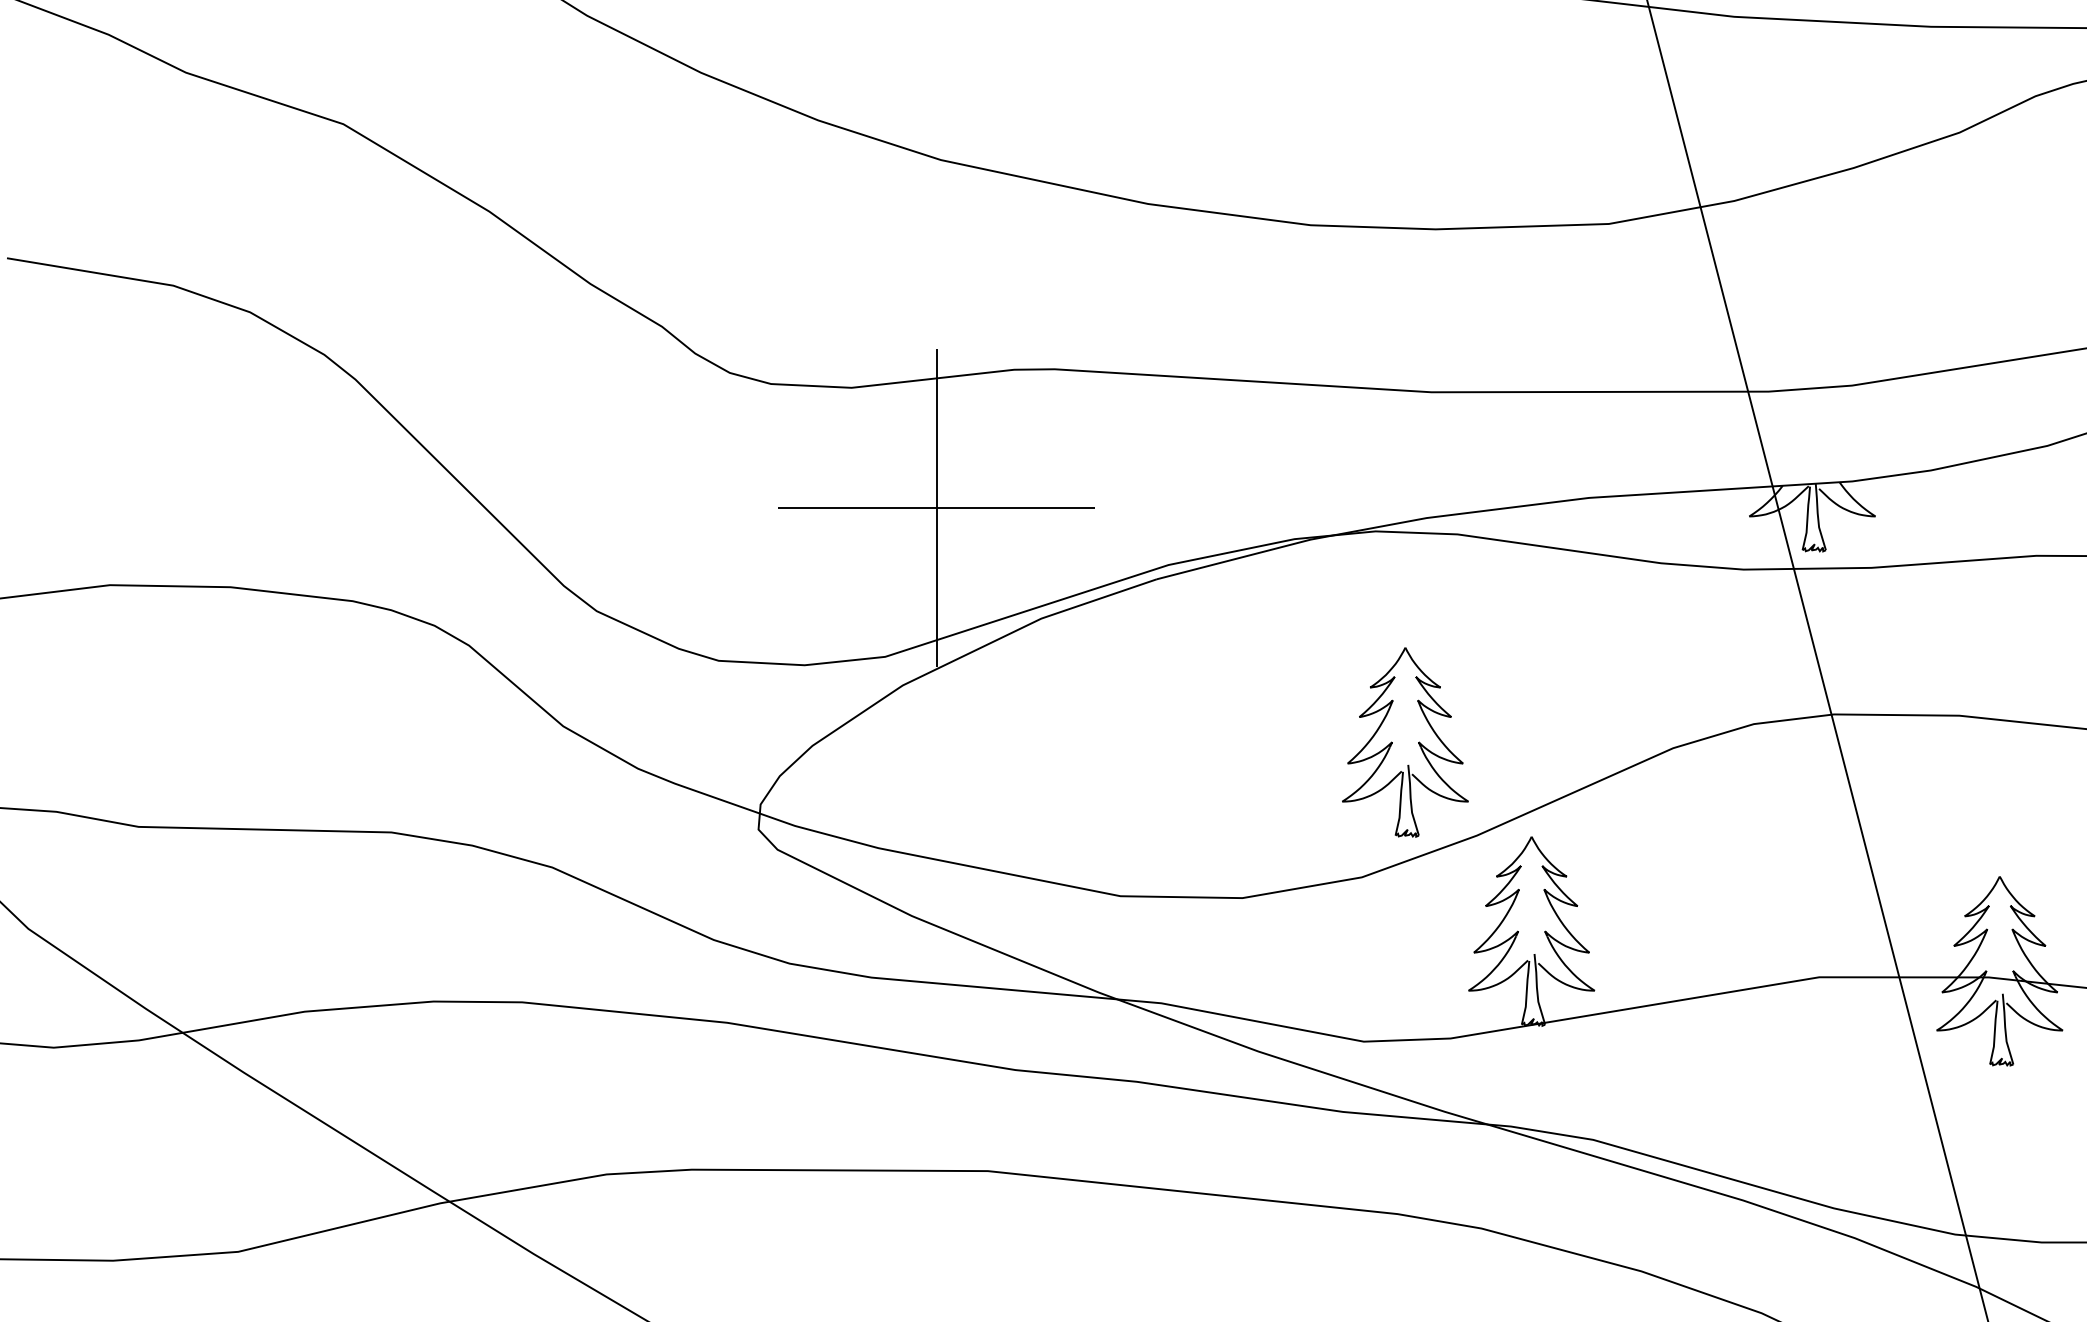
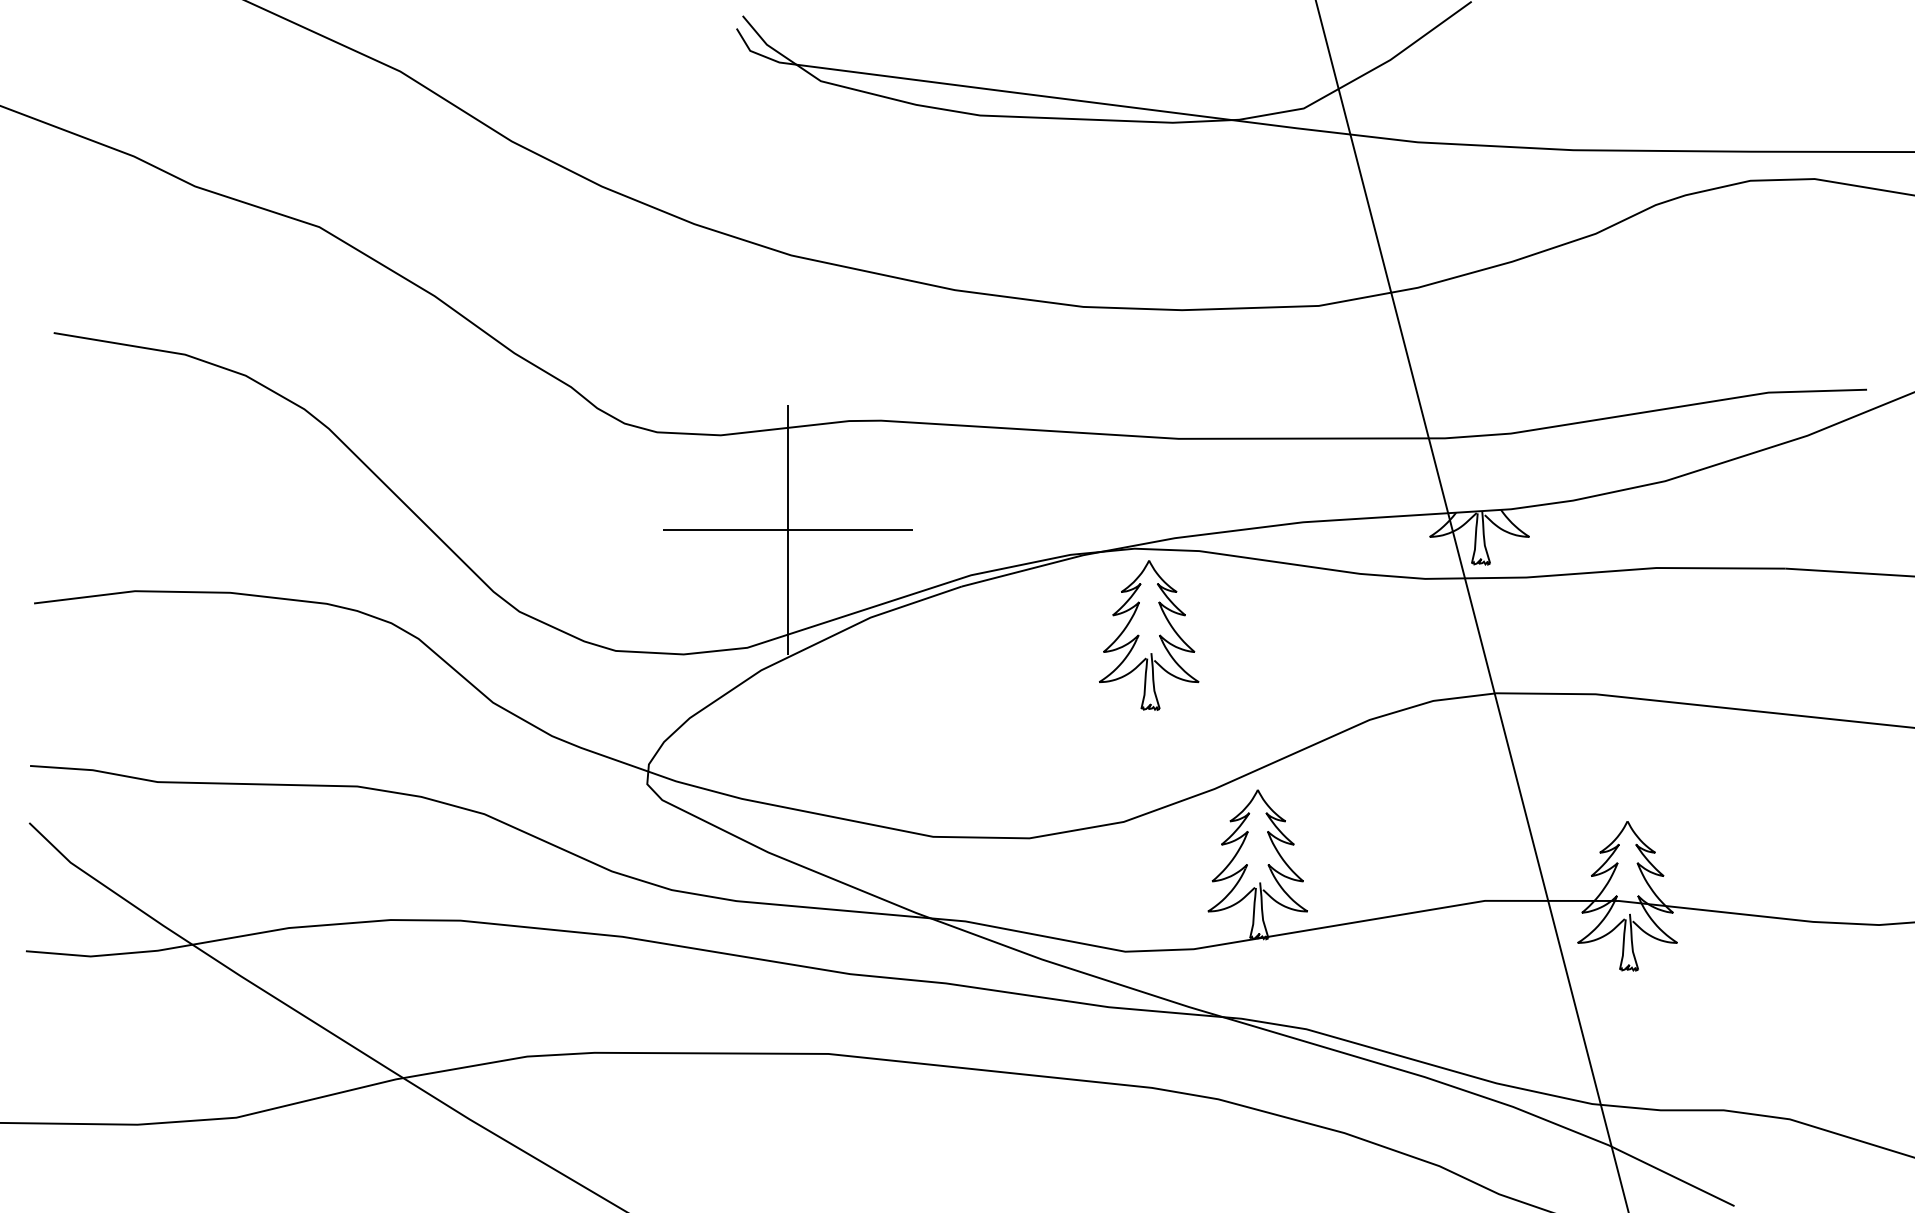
part: (1405, 742) -> (1149, 635), moved

